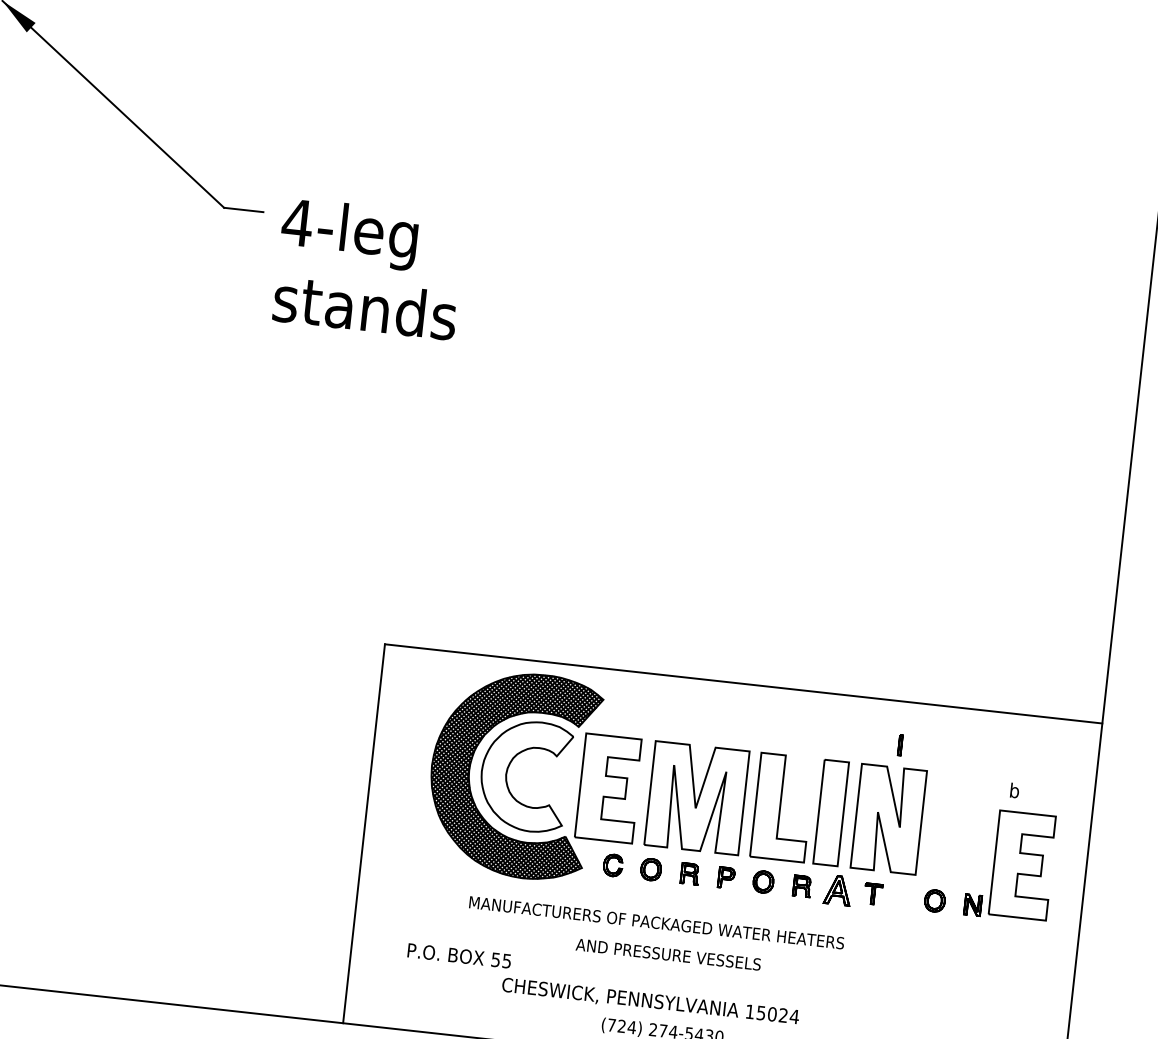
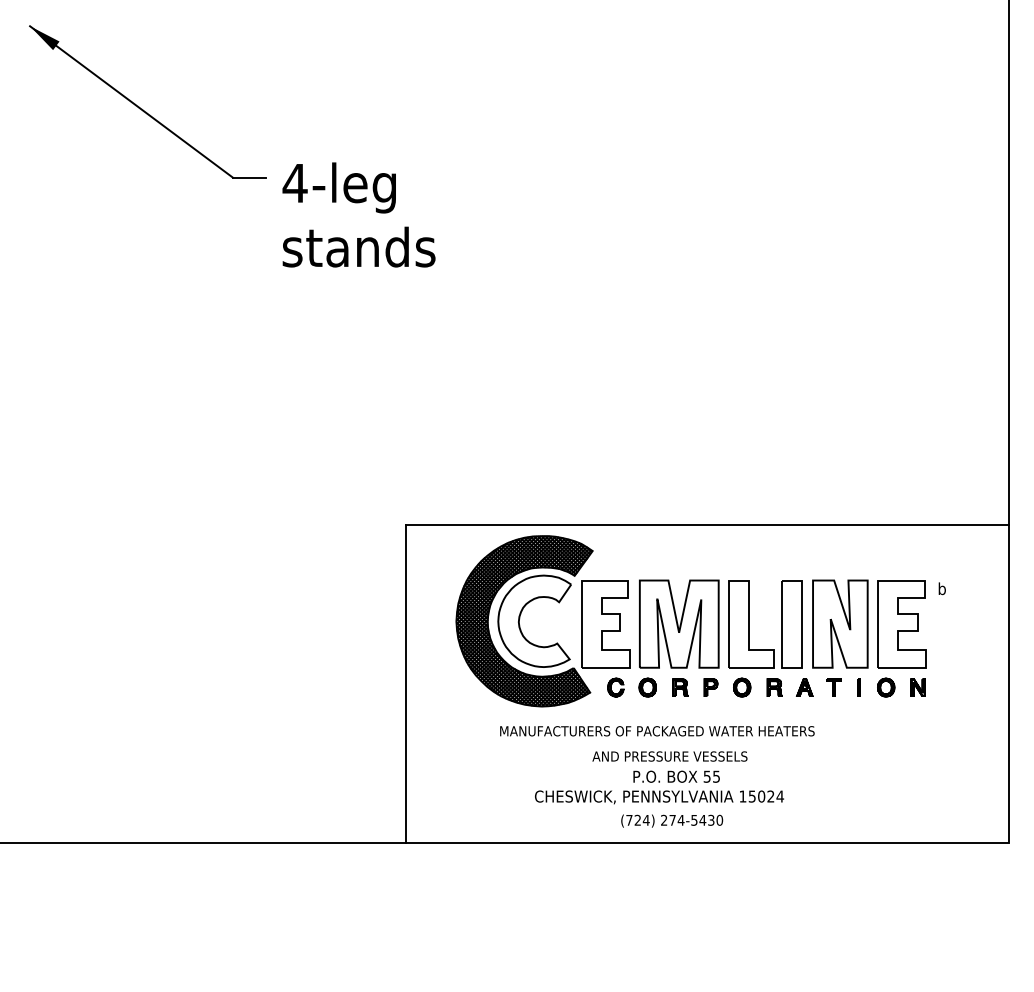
line: (899, 745) -> (858, 687), moved
part: (1022, 865) -> (901, 624), moved
part: (837, 890) -> (804, 687), size x0.71
text: (459, 955) -> (676, 776), moved

